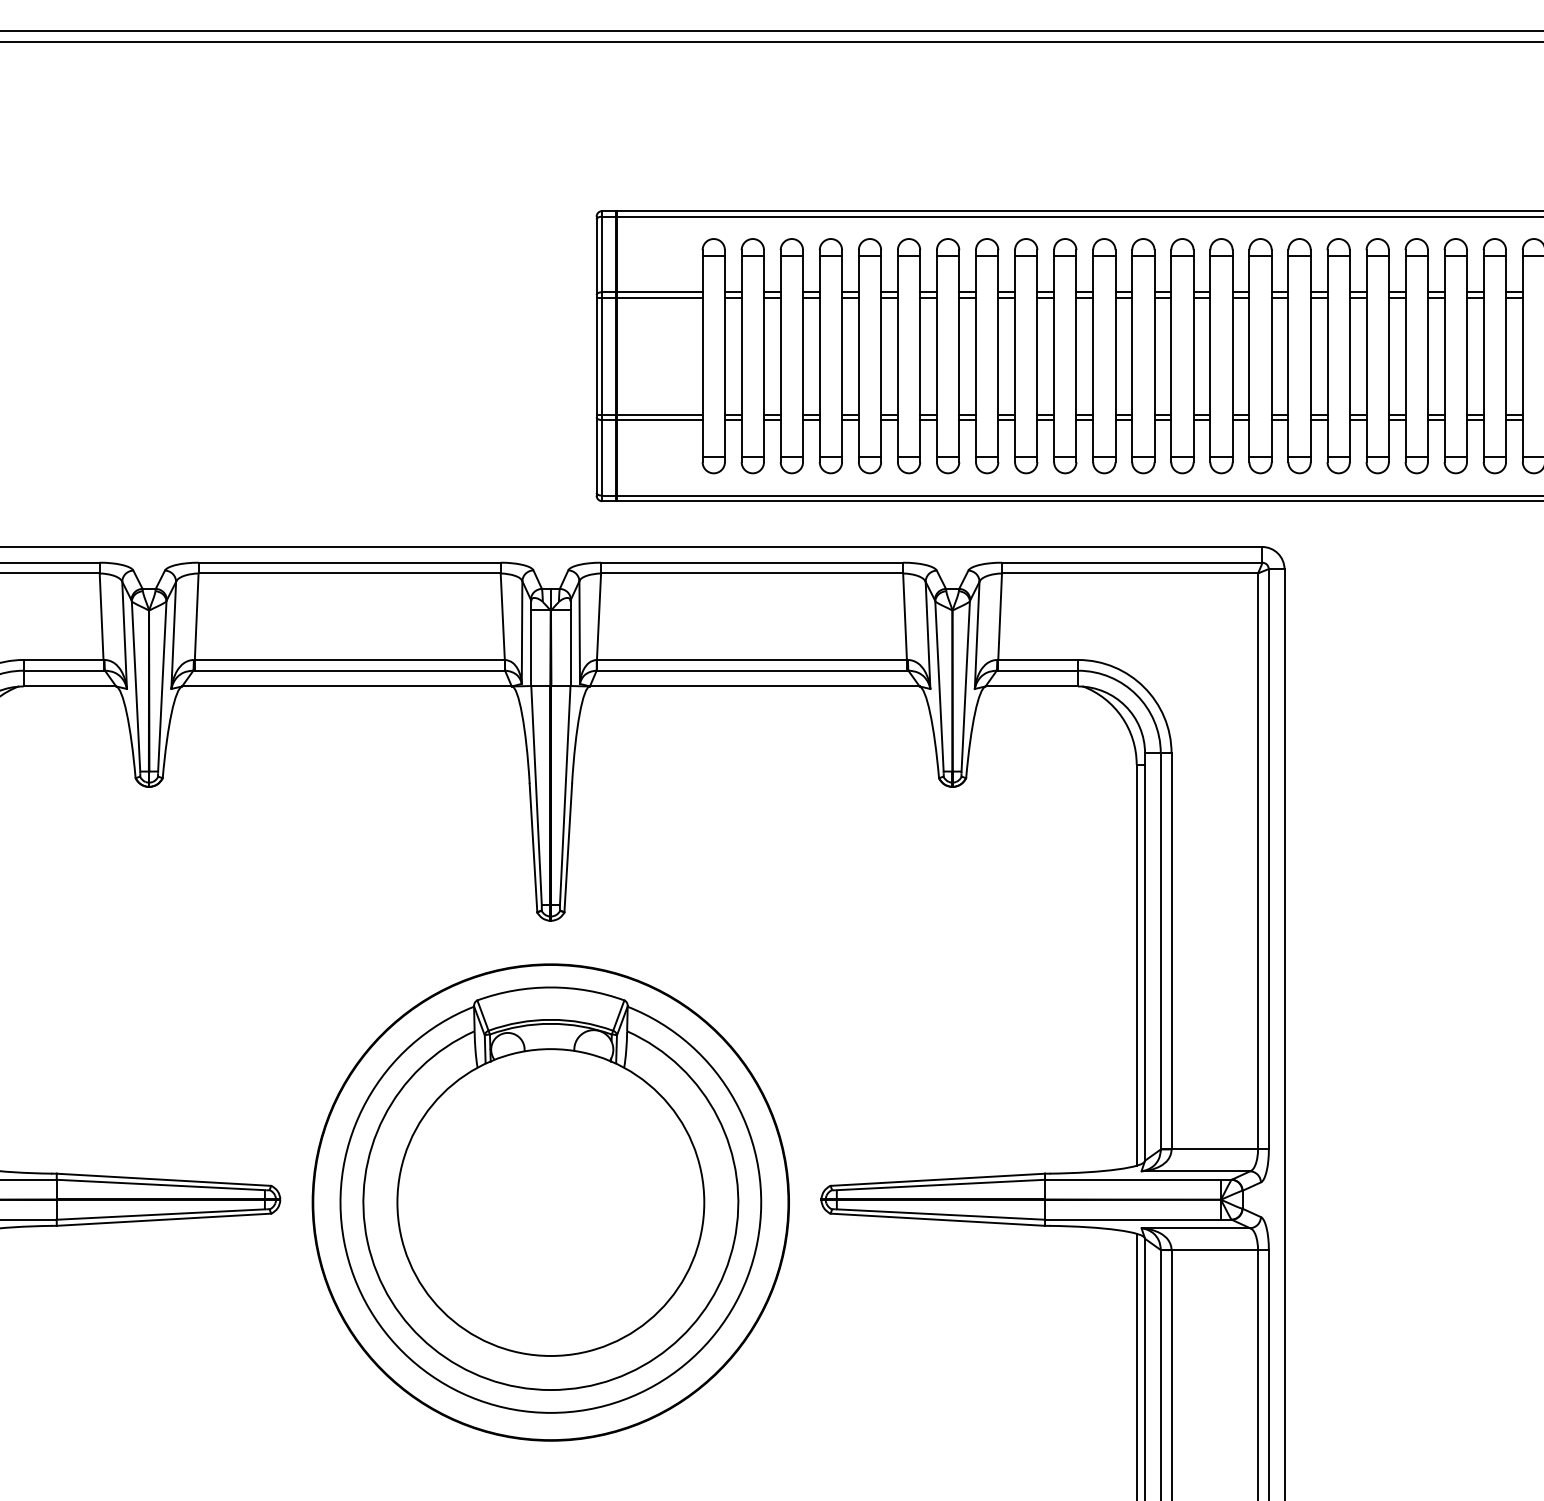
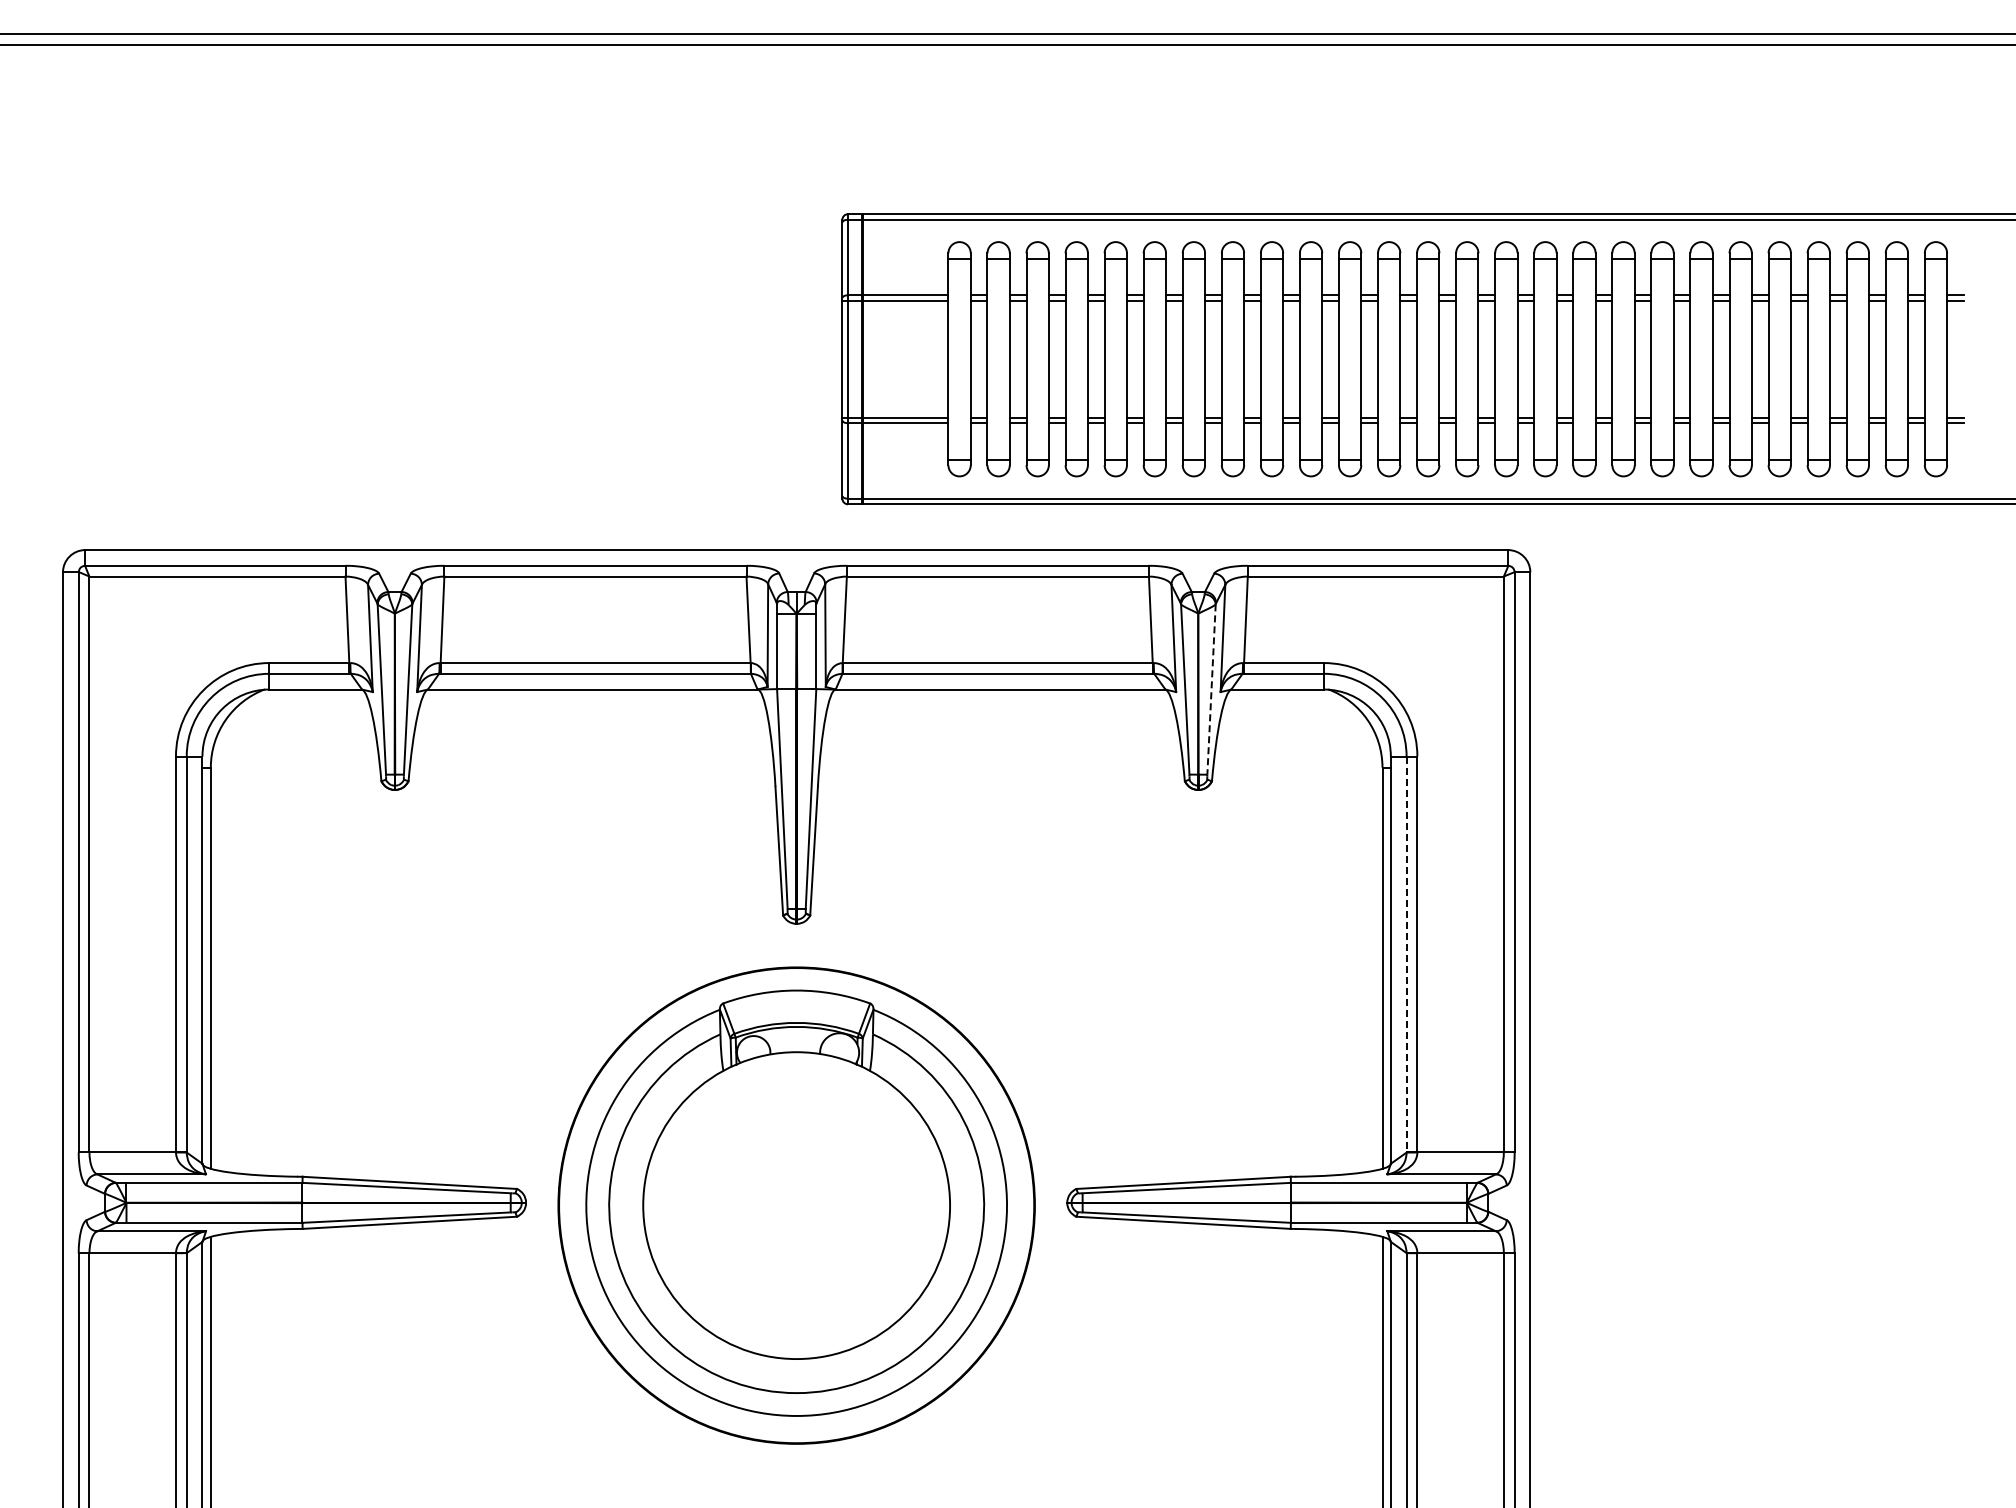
line: (965, 687) -> (1211, 690), solid -> dashed
line: (1160, 952) -> (1406, 955), solid -> dashed

